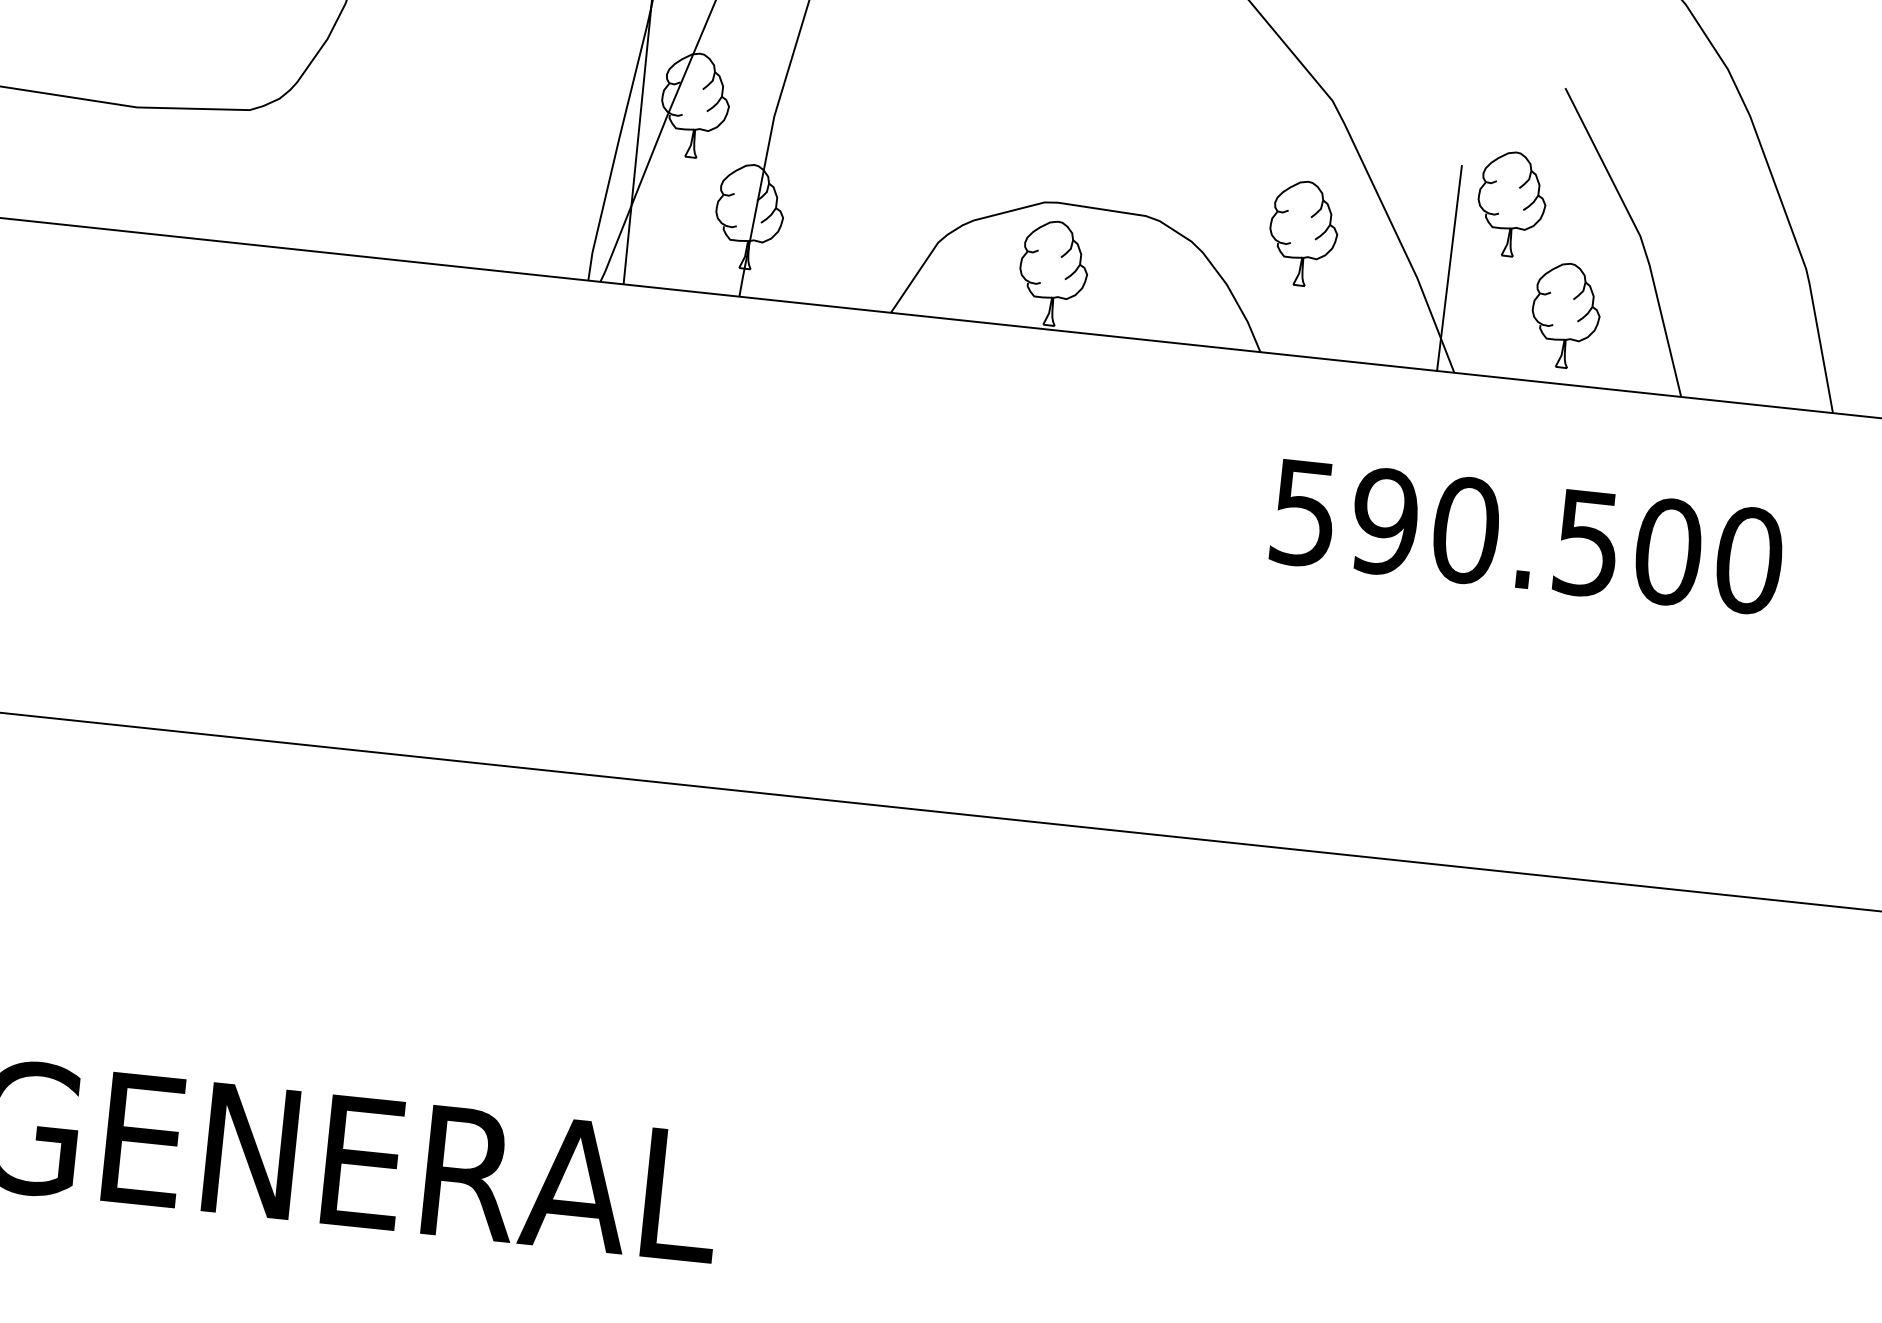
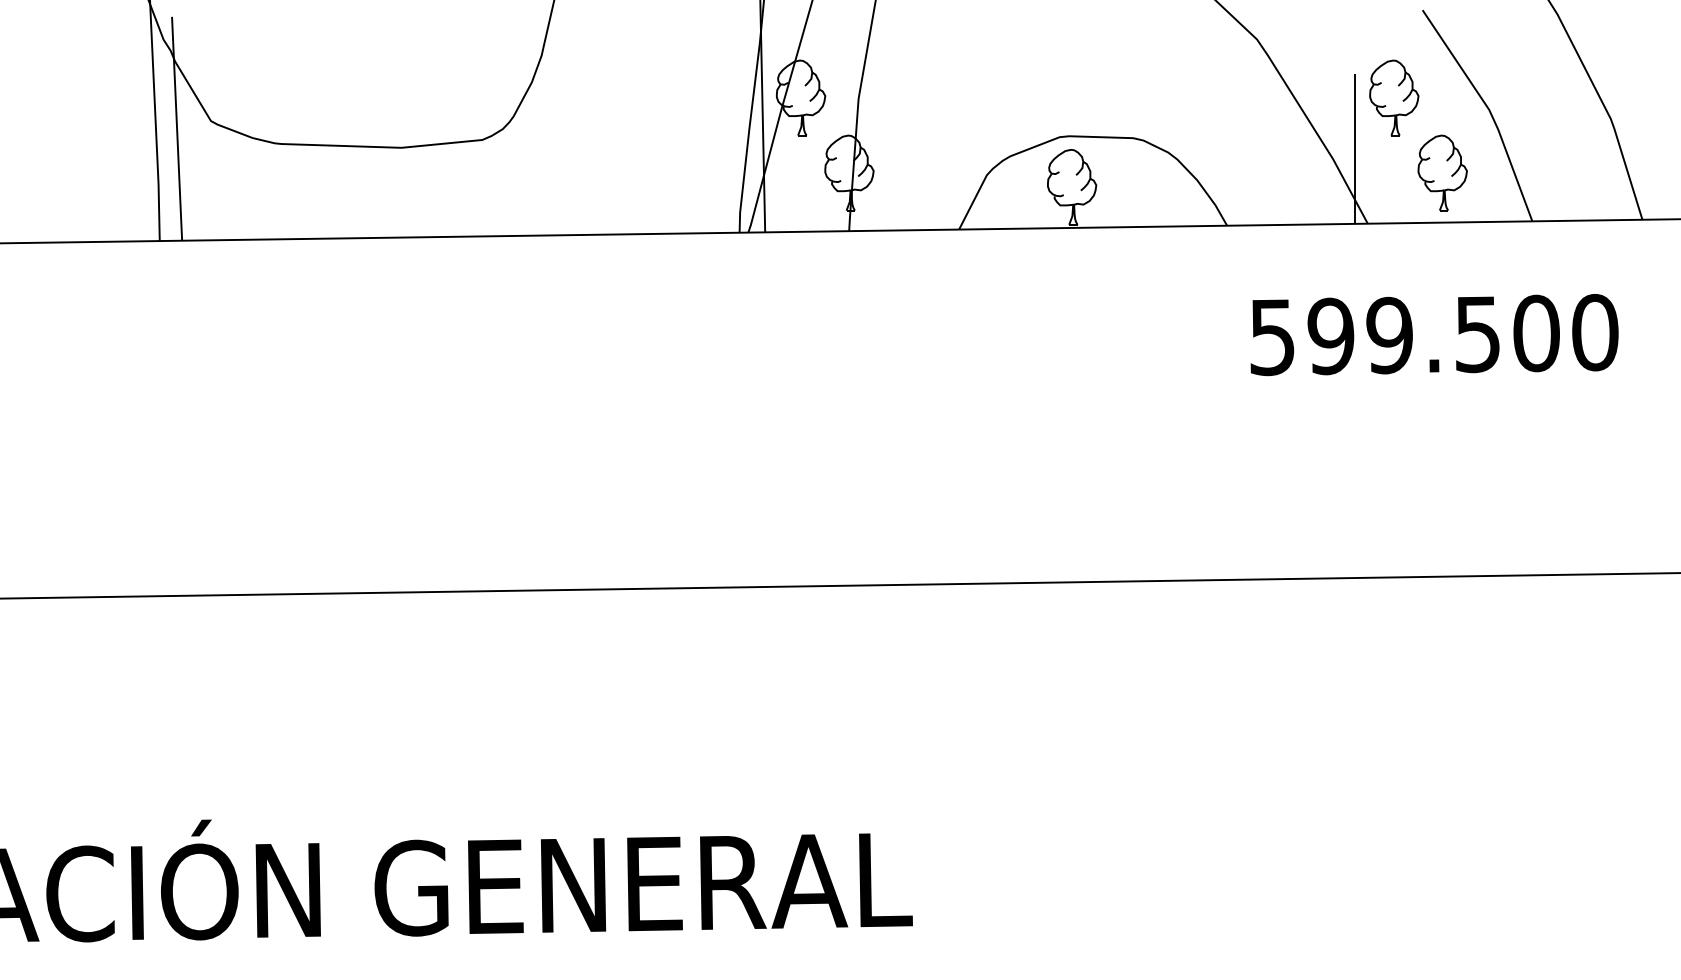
part: (1303, 232) -> (1247, 136), removed
text: (1465, 530) -> (1389, 335), 590.500 -> 599.500

